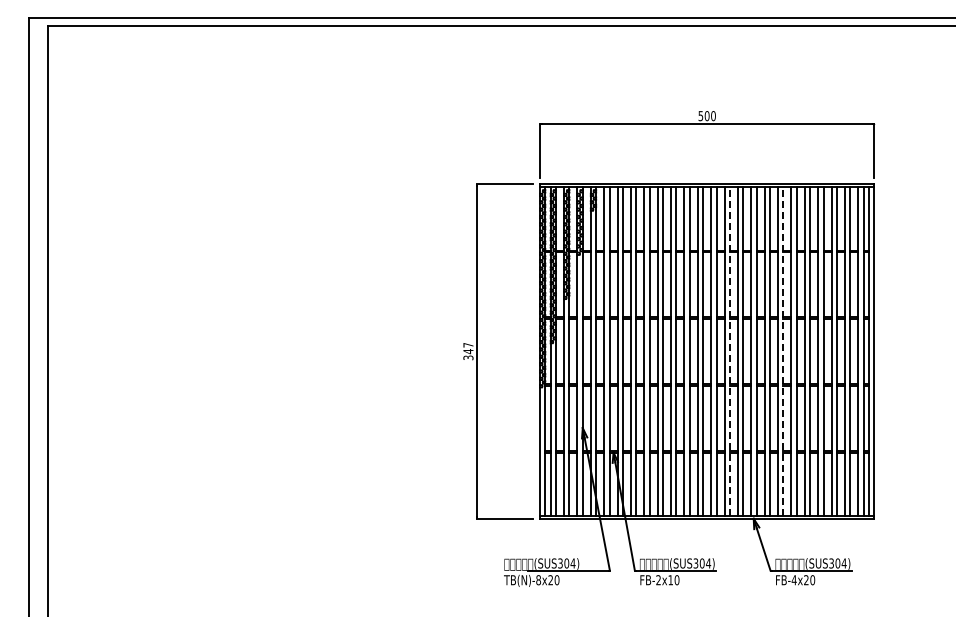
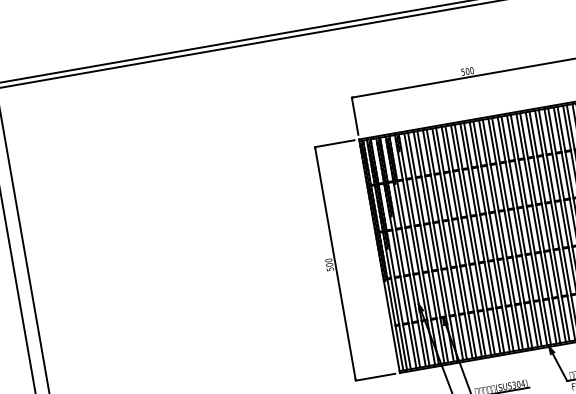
text: (468, 350) -> (329, 264), 347 -> 500
line: (729, 351) -> (511, 233), dashed -> solid
line: (783, 351) -> (549, 226), dashed -> solid

